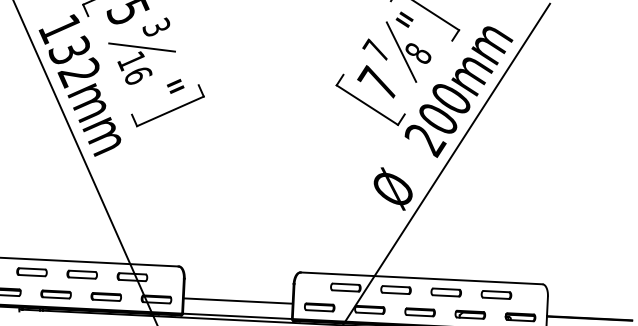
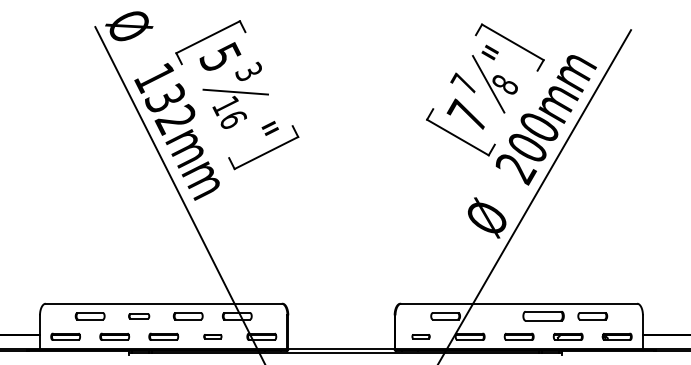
part: (31, 272) -> (138, 316), size x0.7
part: (395, 290) -> (494, 316), removed
part: (446, 292) -> (543, 316), size x1.4
part: (106, 296) -> (212, 336), size x0.6
line: (238, 301) -> (341, 334), removed
part: (319, 307) -> (420, 336), size x0.6

